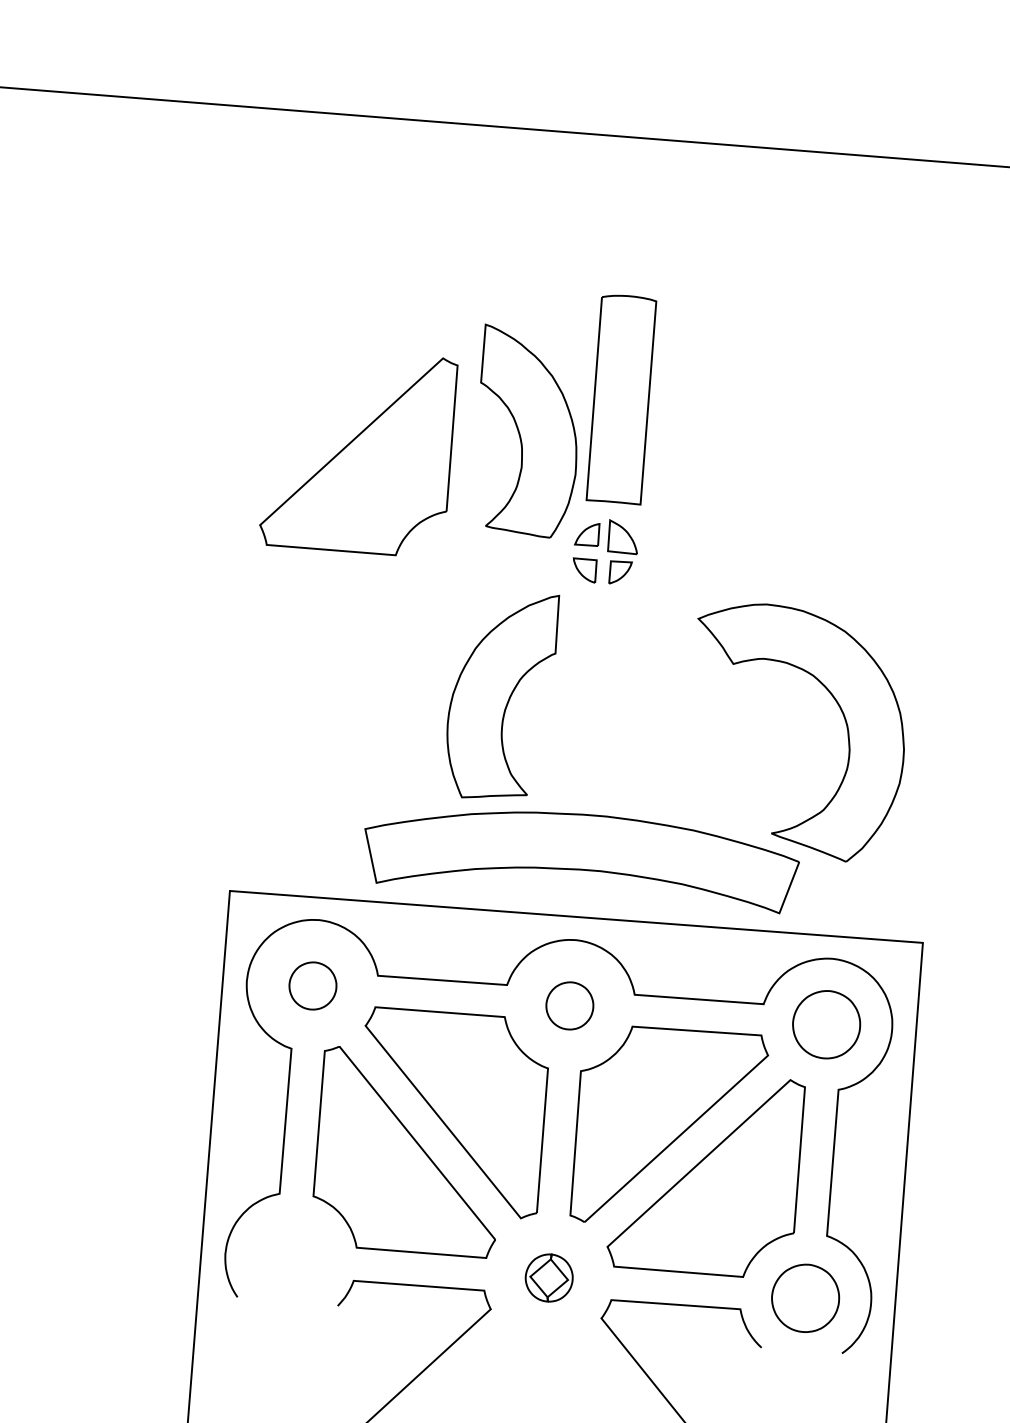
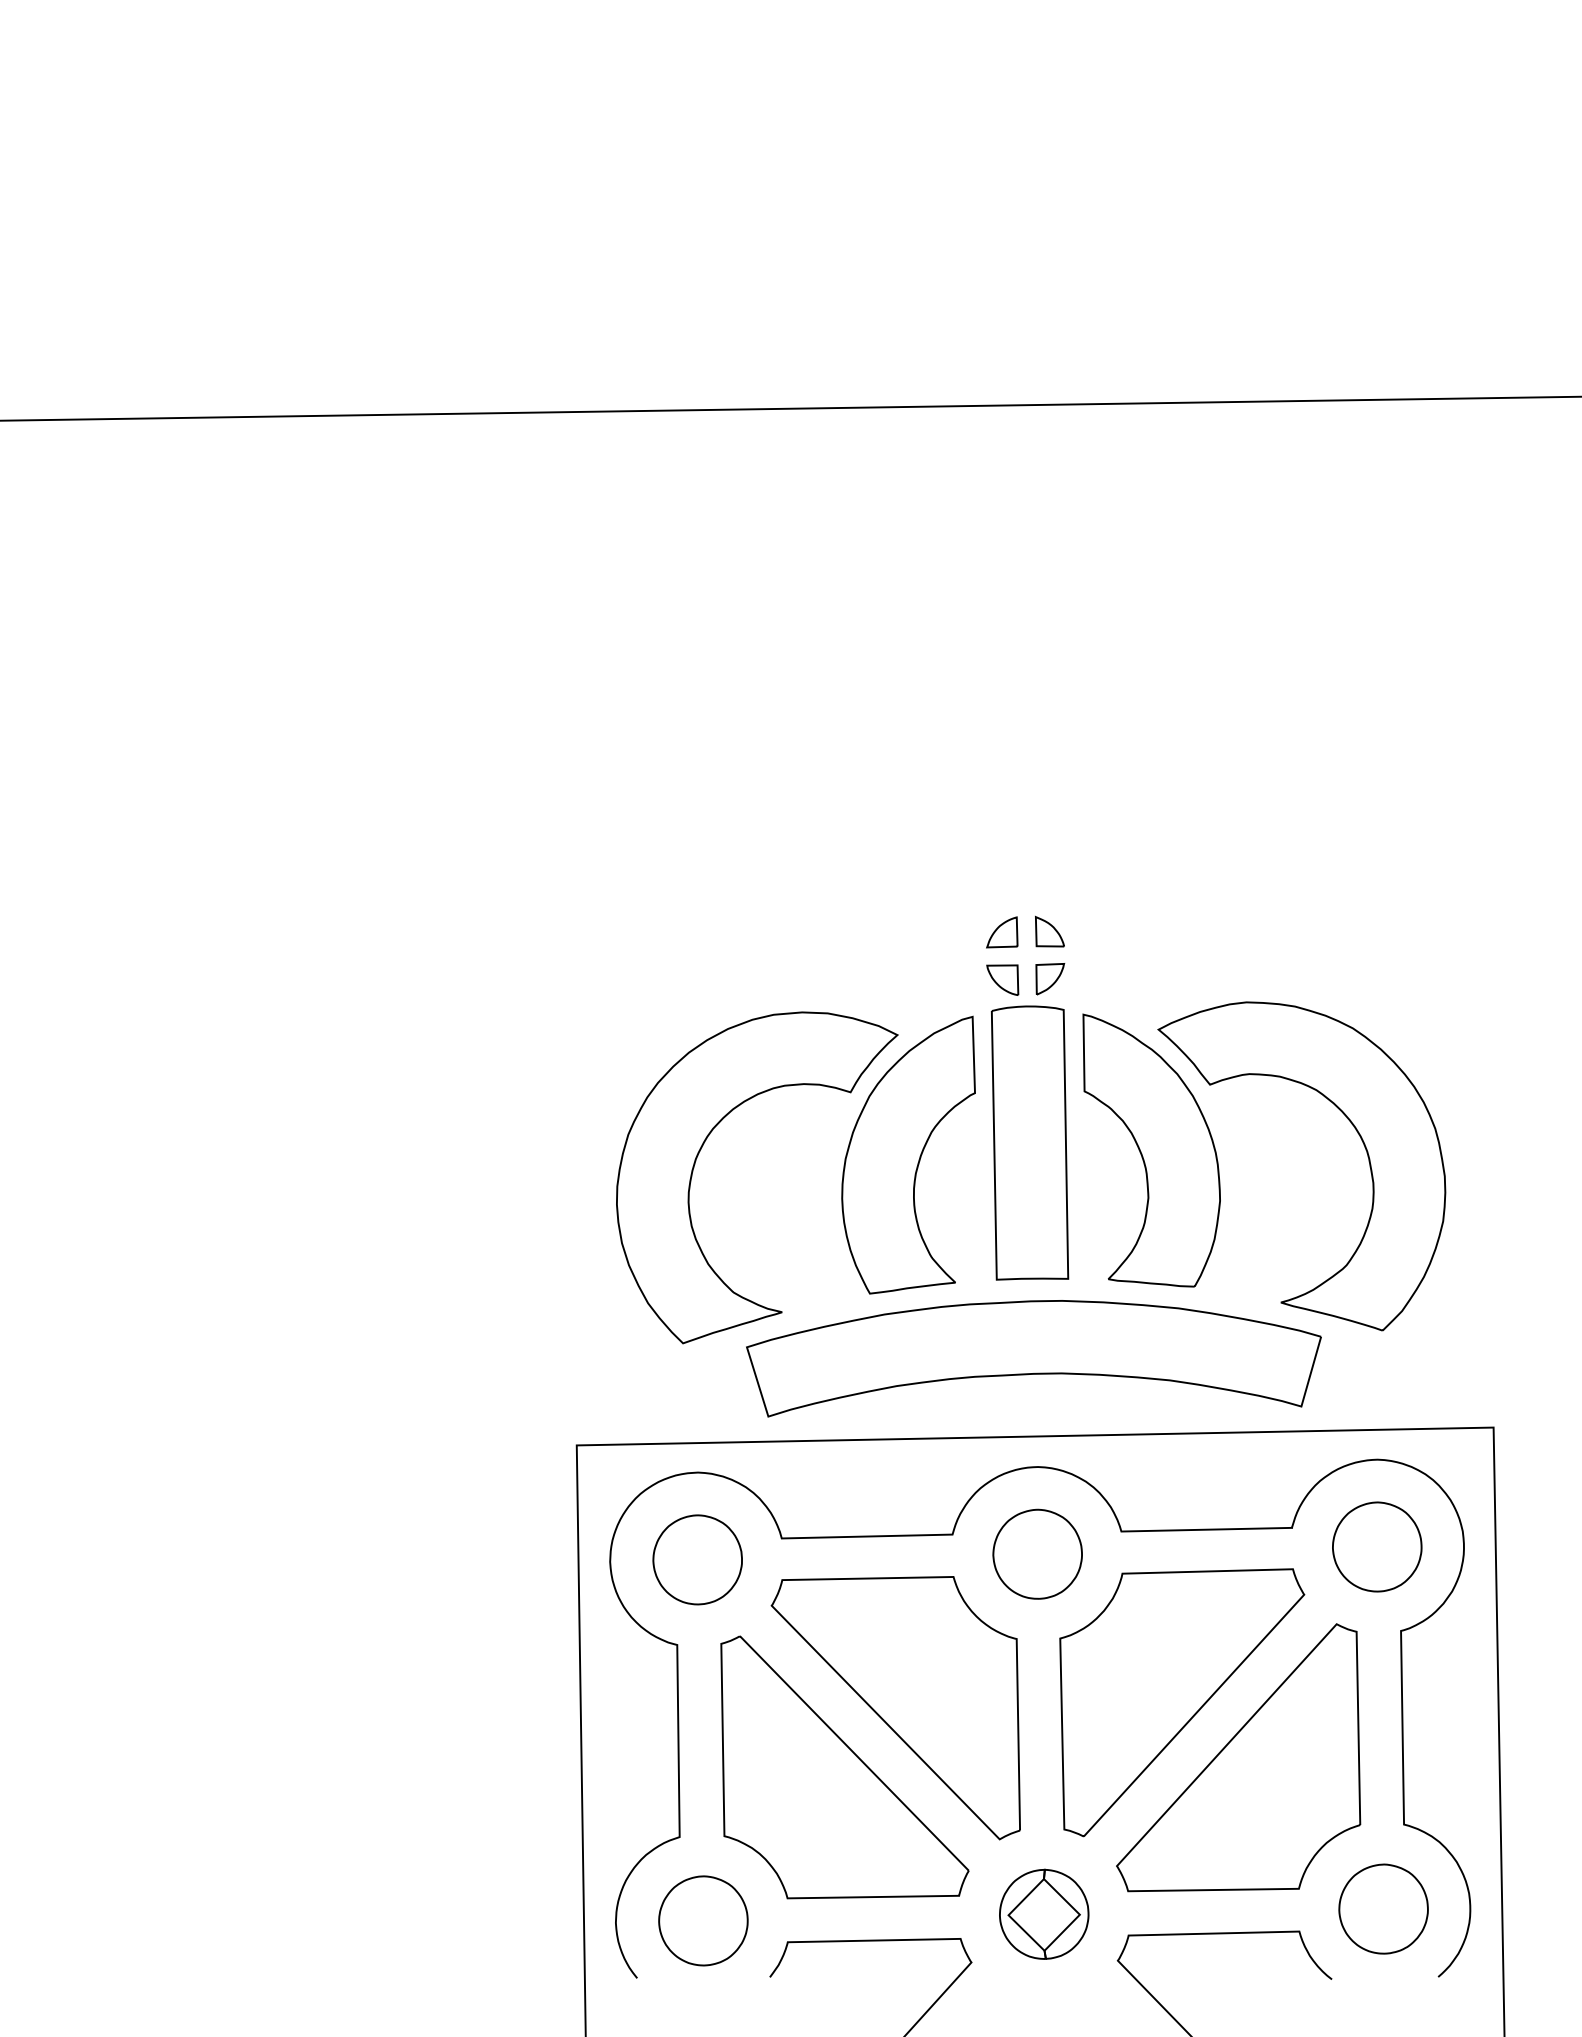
part: (621, 399) -> (1030, 1142), moved
part: (527, 432) -> (1151, 1150), moved
part: (359, 451) -> (692, 852), removed
part: (623, 536) -> (1049, 931), size x0.71
part: (345, 676) -> (701, 1149), added
part: (312, 985) -> (697, 1559), size x1.43
part: (569, 1005) -> (1037, 1553), size x1.43
part: (291, 1258) -> (703, 1920), added
part: (549, 1277) -> (1044, 1913), size x1.43

